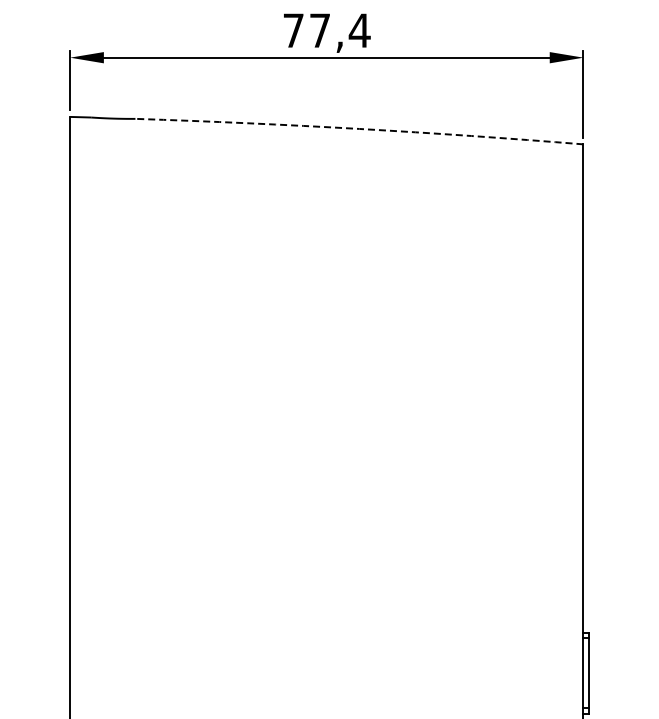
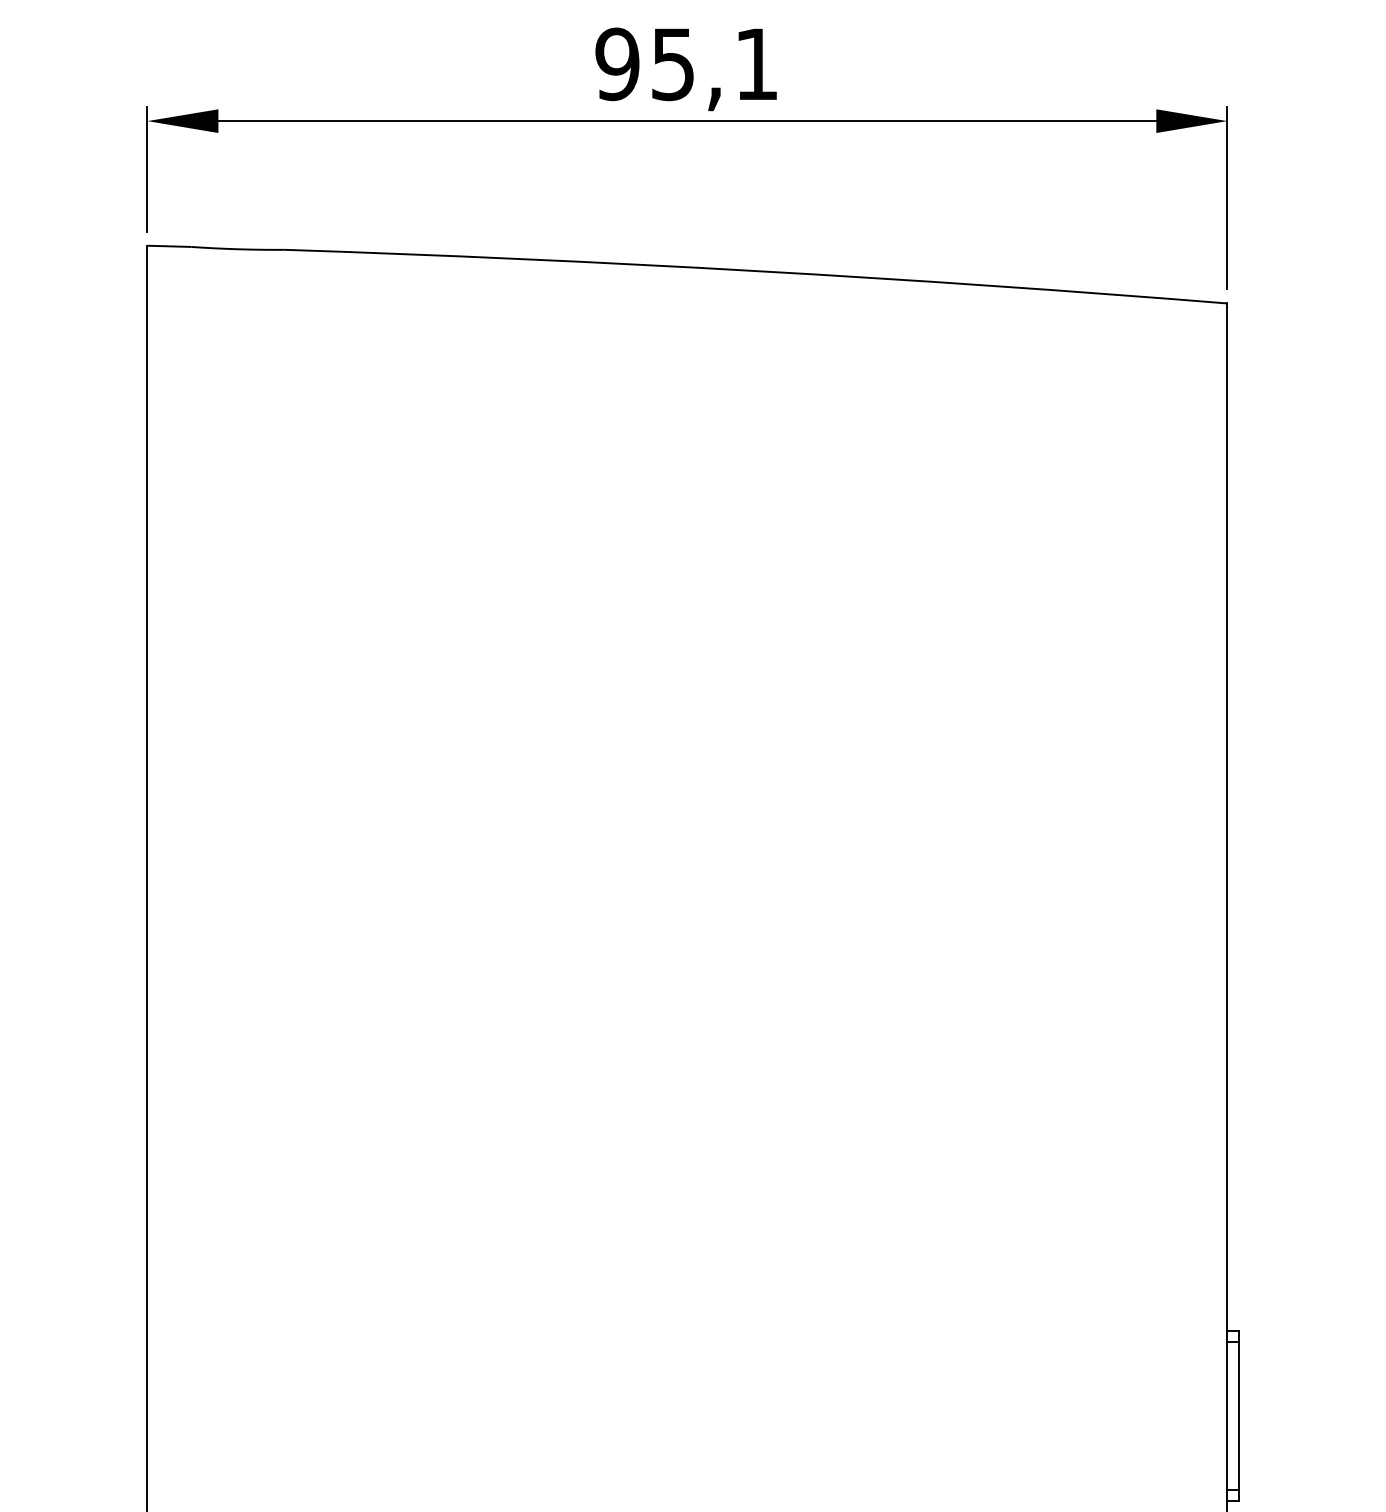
text: (326, 30) -> (686, 63), 77,4 -> 95,1
arc: (359, 128) -> (756, 270), dashed -> solid

